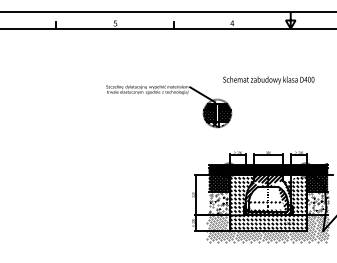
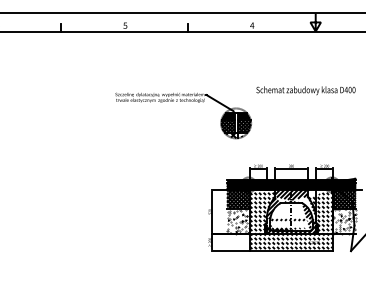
text: (268, 80) -> (305, 90), moved
hatch: (267, 228) -> (290, 248), removed

